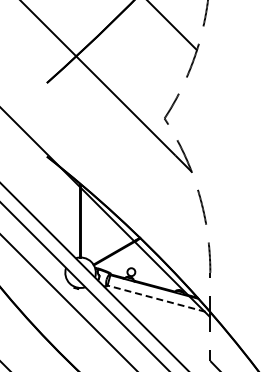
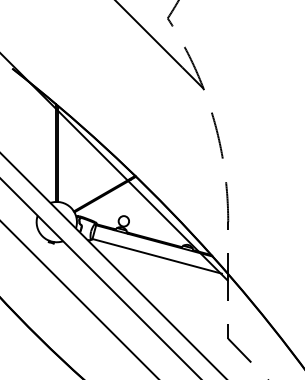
line: (156, 298) -> (157, 256), dashed -> solid

